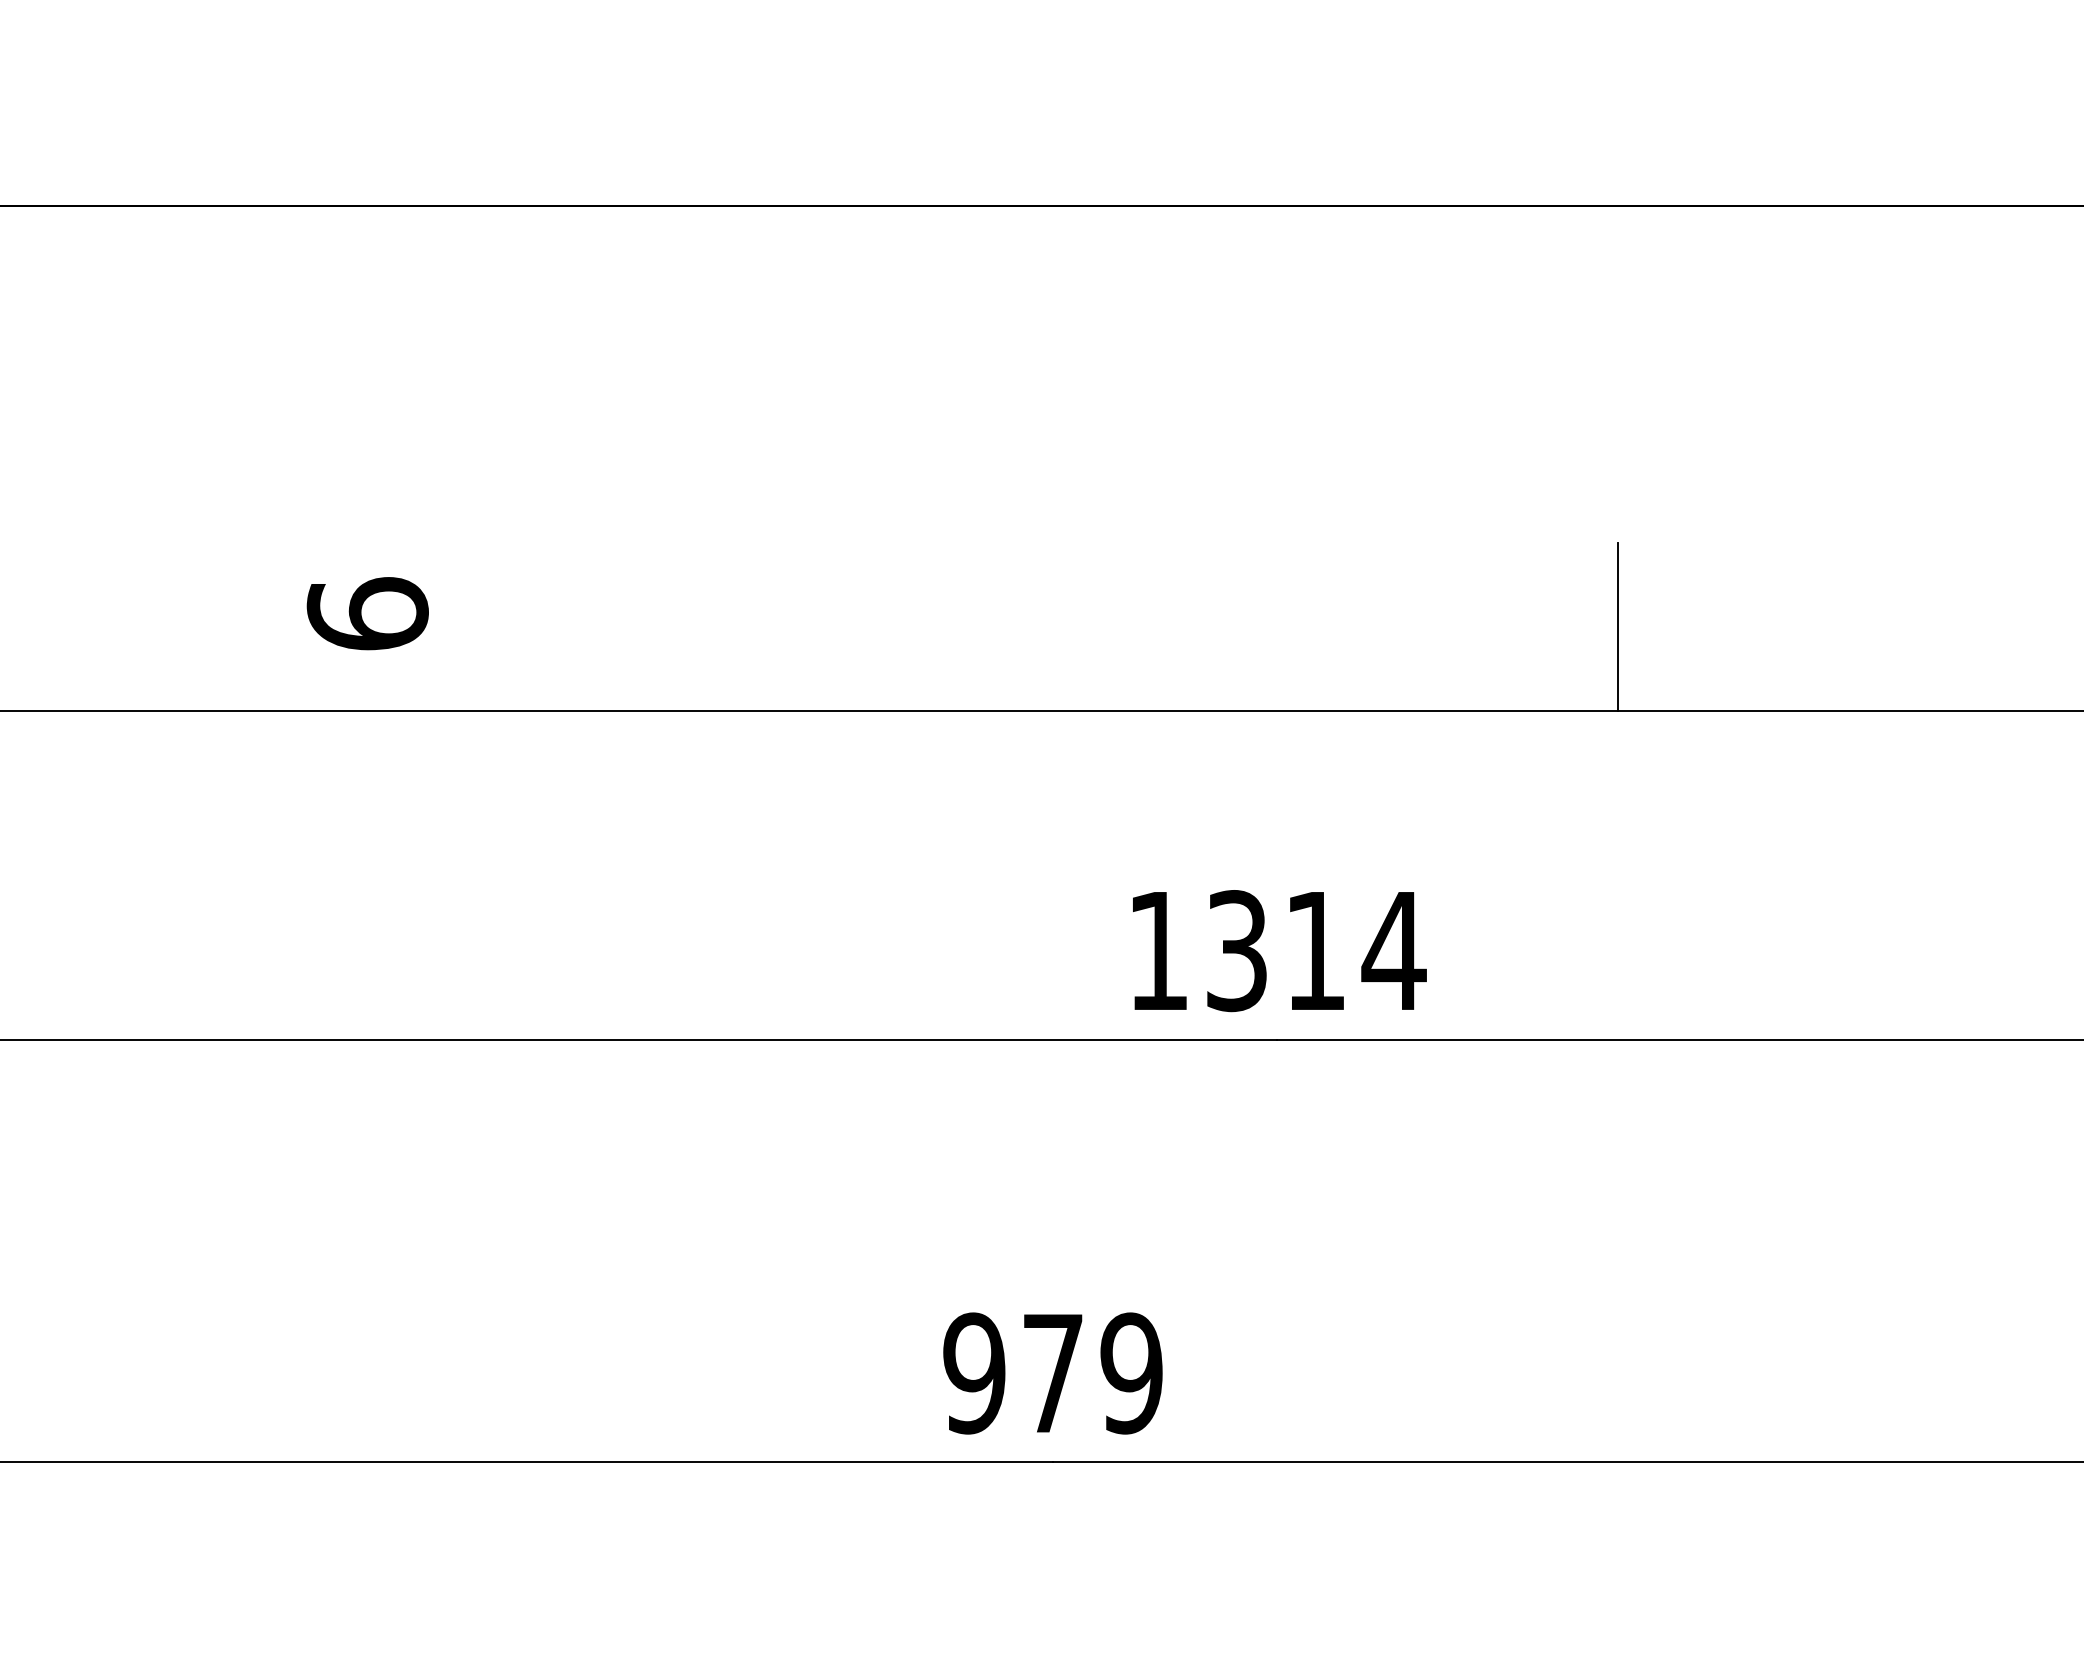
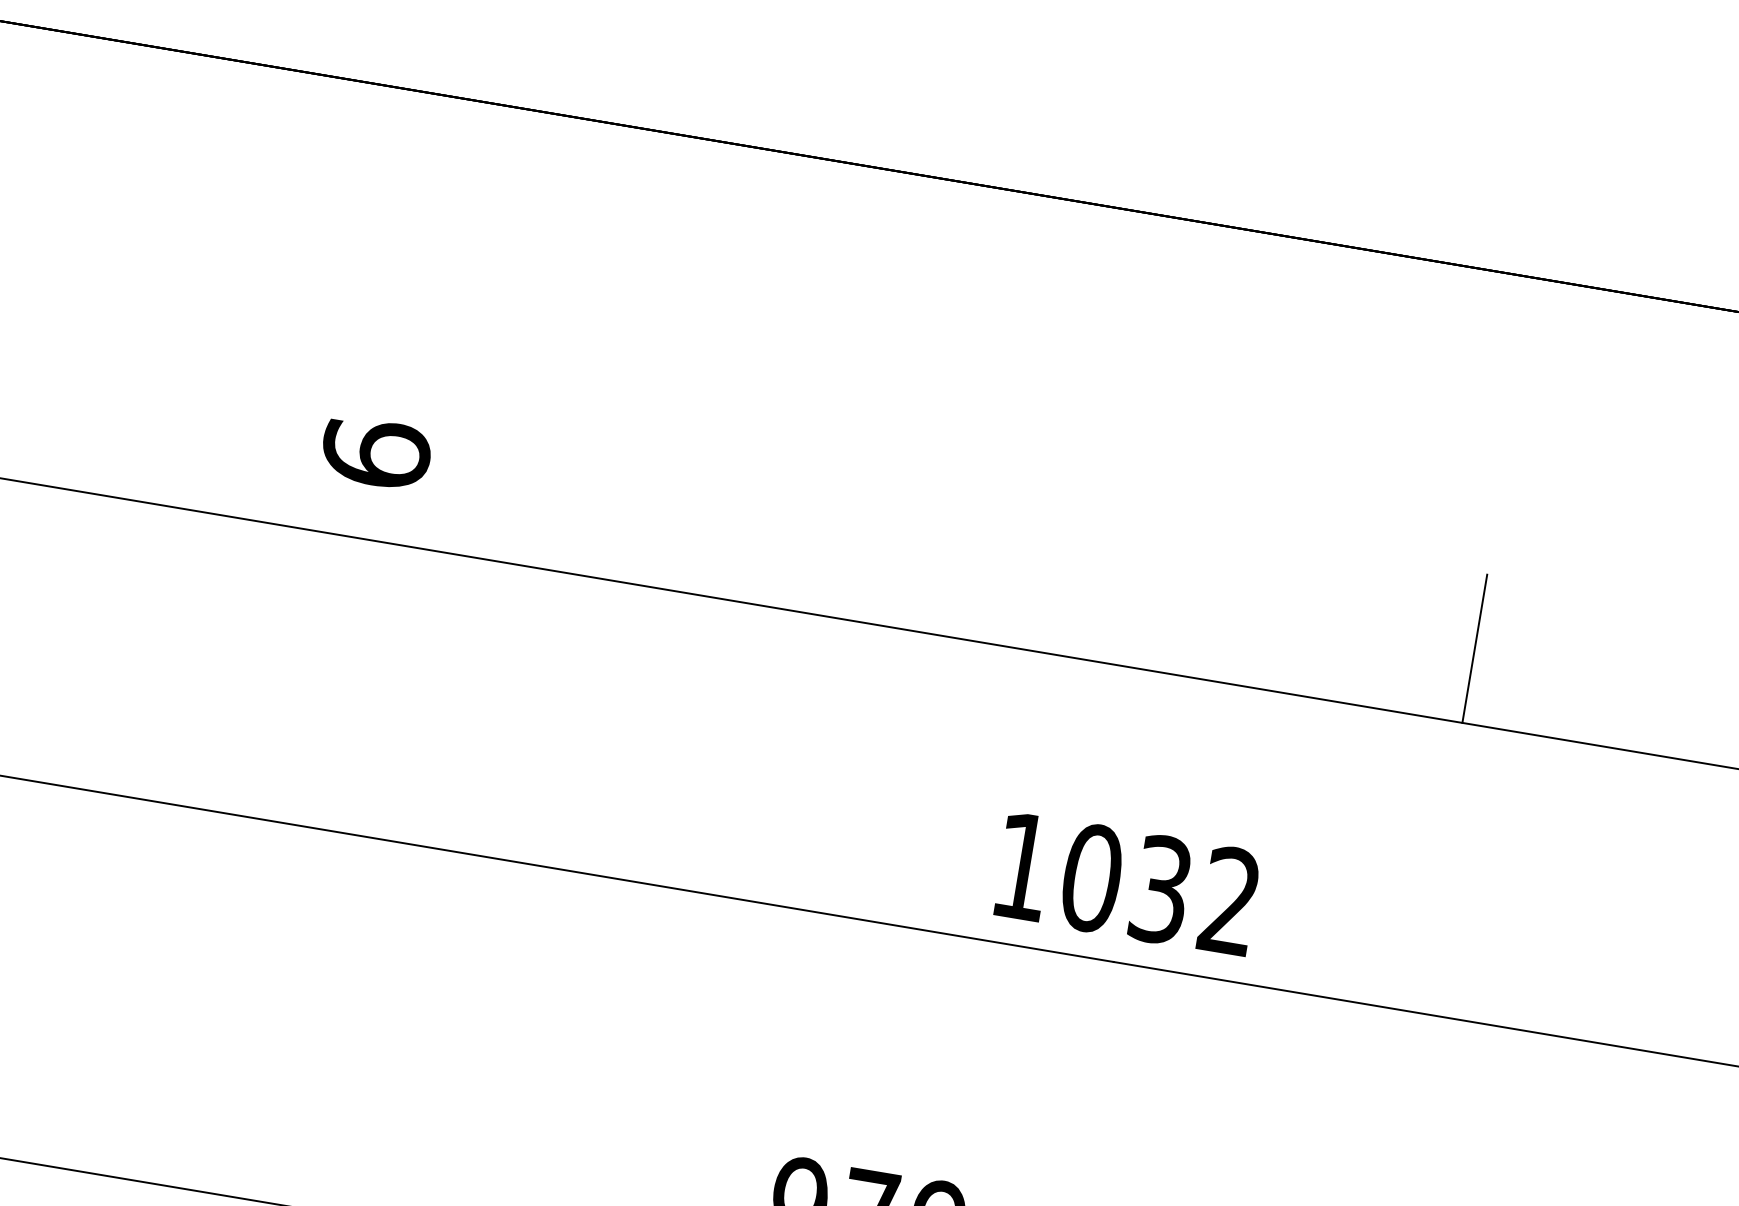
text: (1316, 951) -> (1161, 890), 1314 -> 1032

